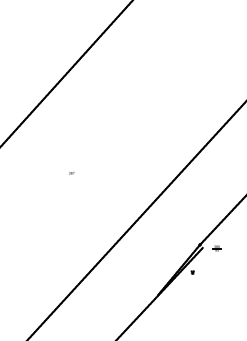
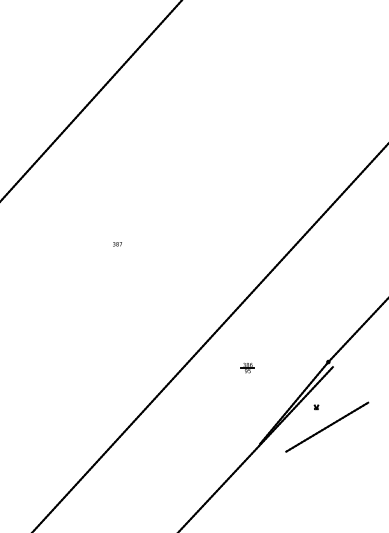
part: (216, 248) -> (247, 367), moved
line: (199, 284) -> (327, 427), added

